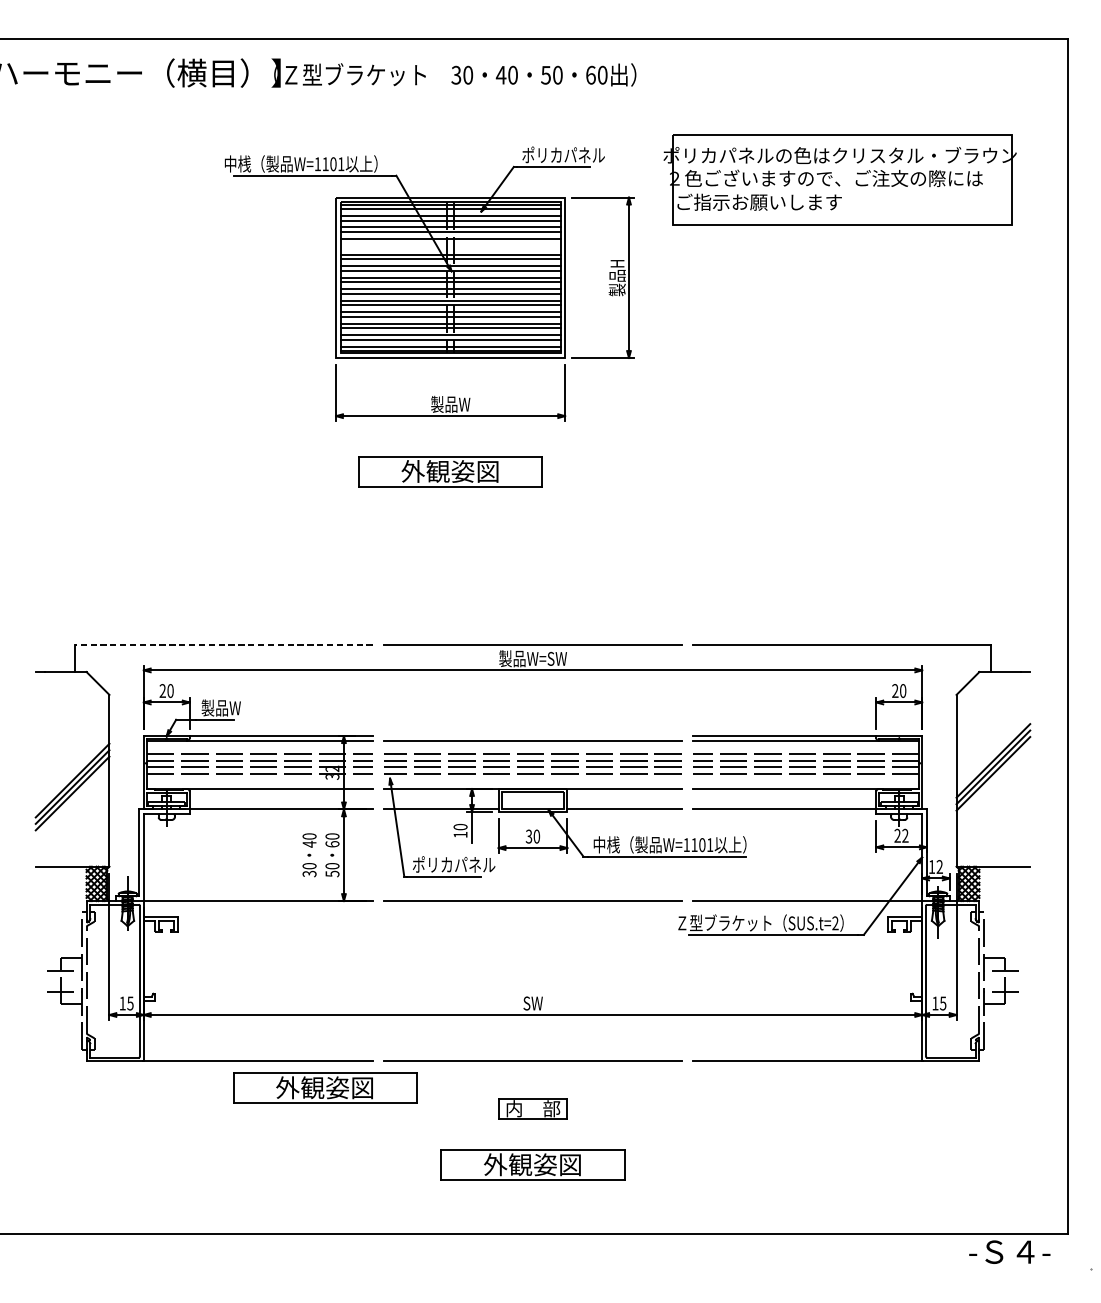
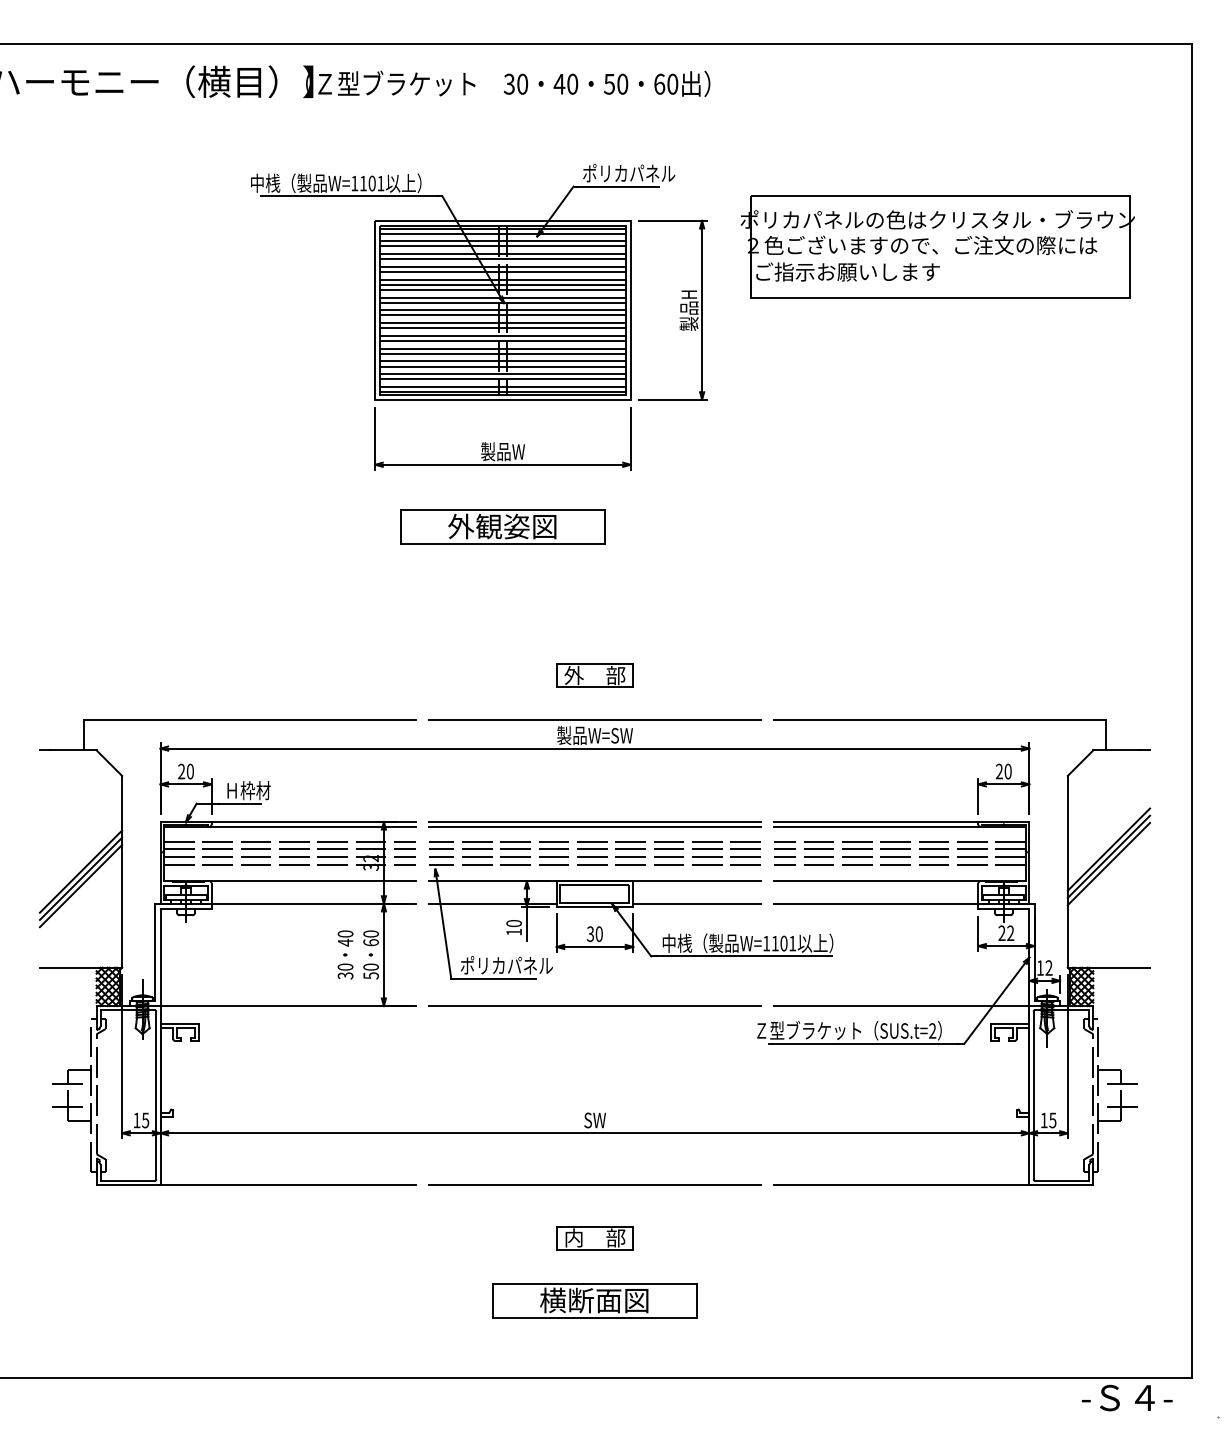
part: (839, 179) -> (937, 246), moved
line: (450, 243) -> (502, 272), added
line: (450, 250) -> (502, 279), added
part: (532, 604) -> (594, 675), added
line: (223, 644) -> (249, 719), dashed -> solid
text: (221, 707) -> (247, 790), 製品W -> Ｈ枠材
line: (532, 735) -> (594, 821), added
part: (324, 1087) -> (362, 1214), removed
text: (520, 1164) -> (580, 1300), 外観姿図 -> 横断面図

